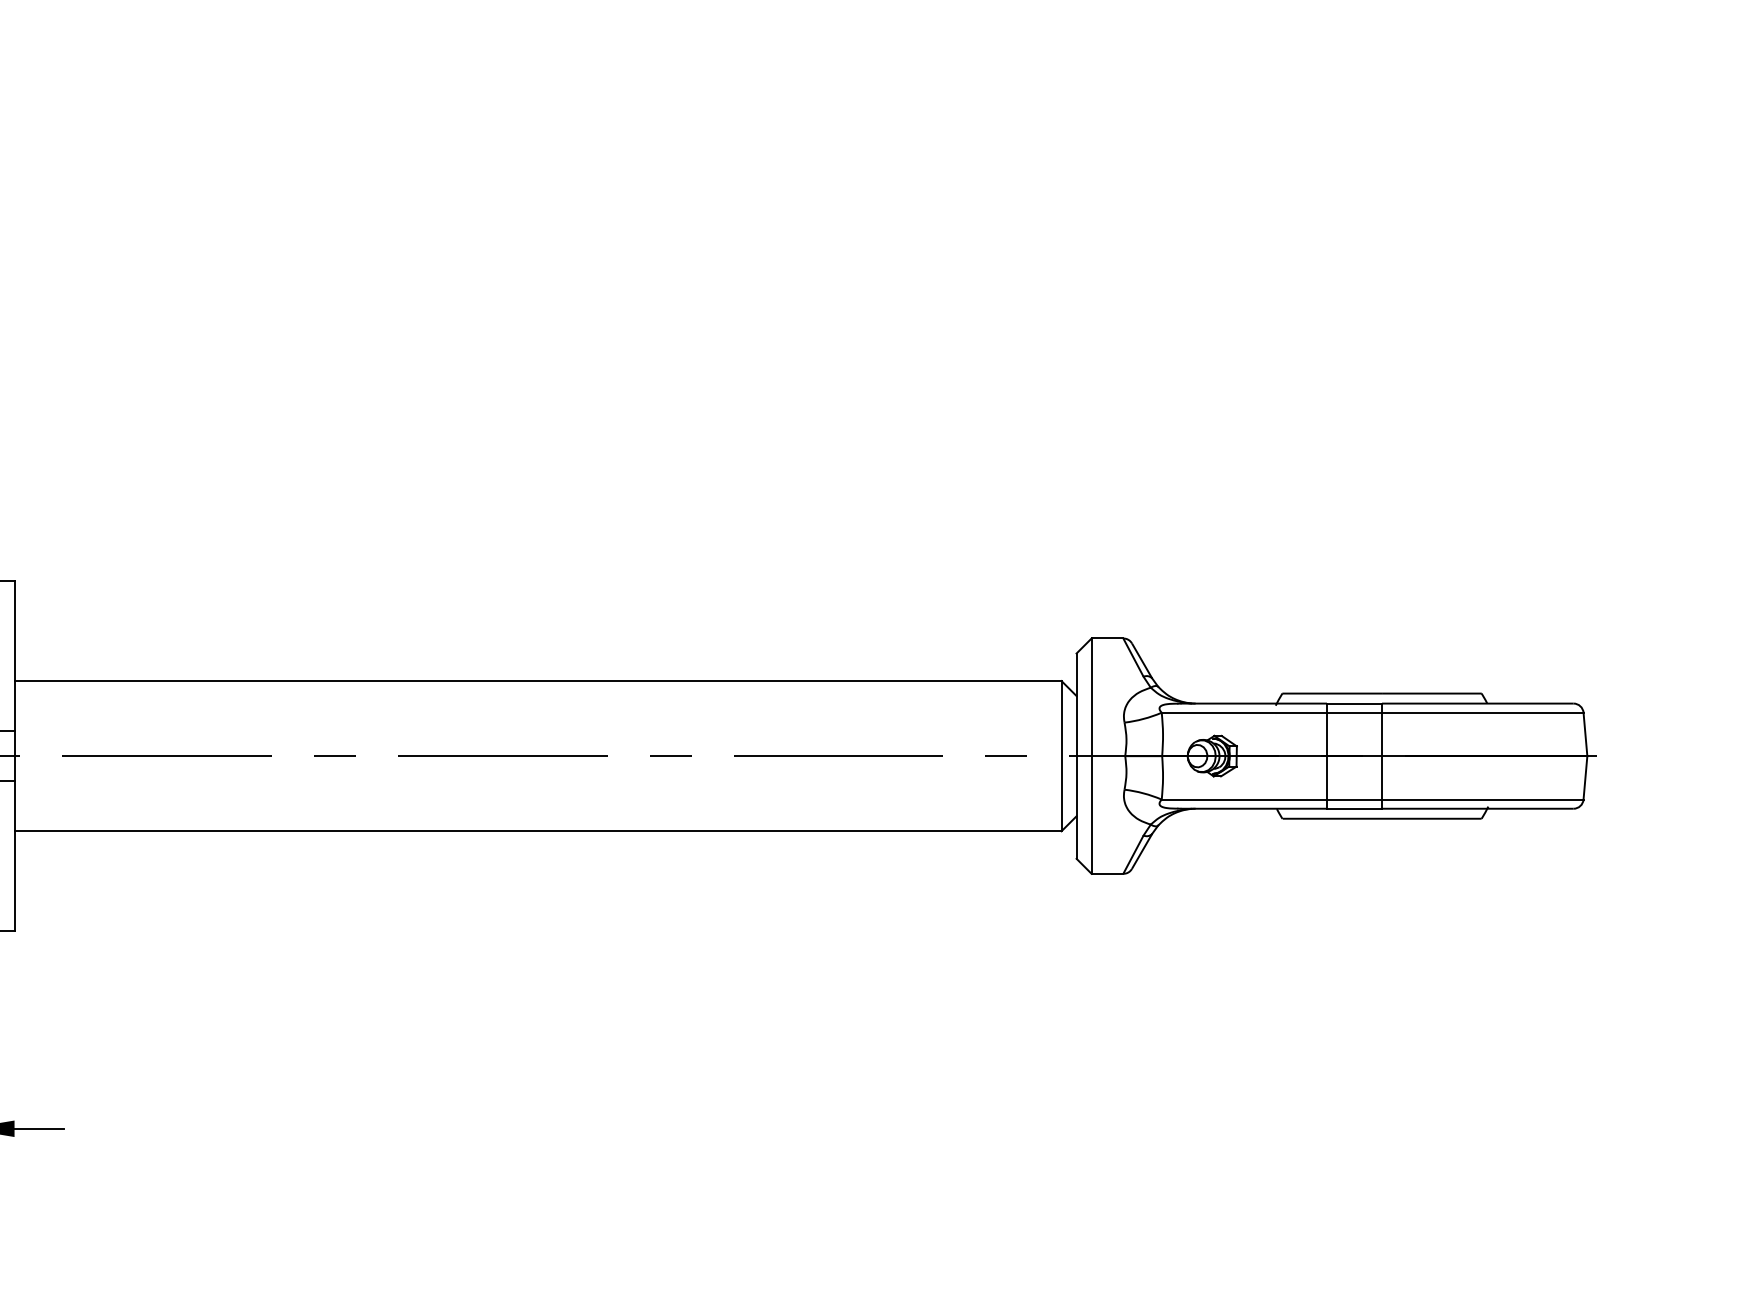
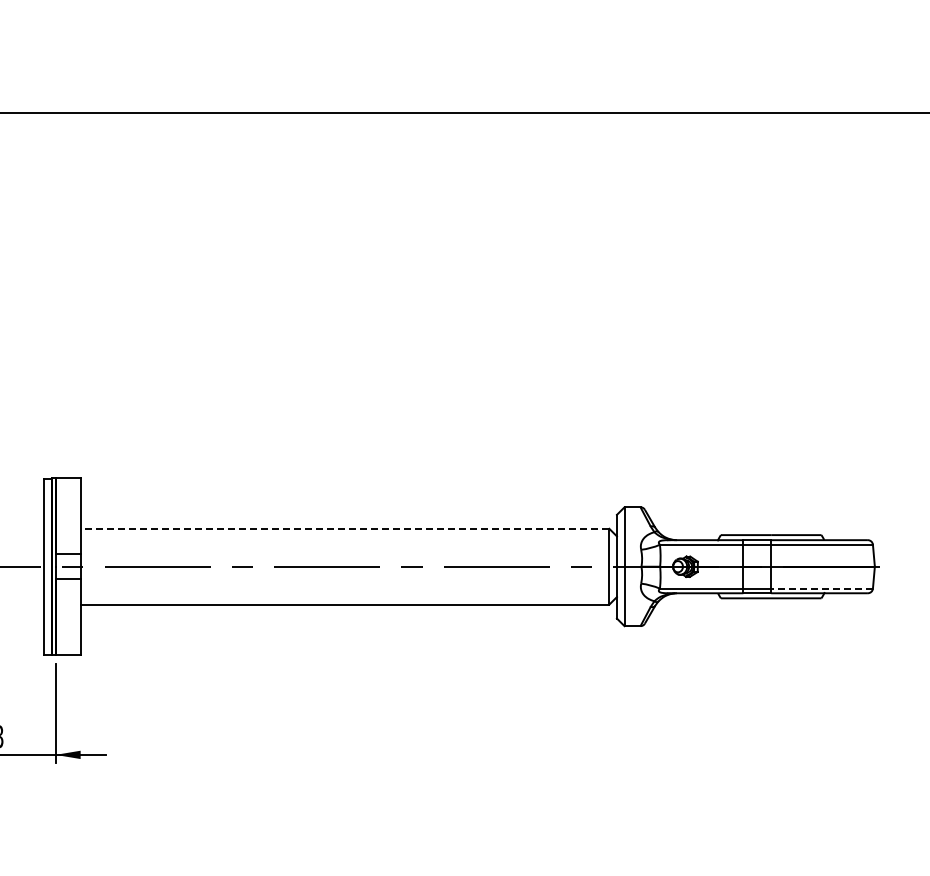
line: (537, 680) -> (344, 528), solid -> dashed
line: (1483, 799) -> (822, 588), solid -> dashed

